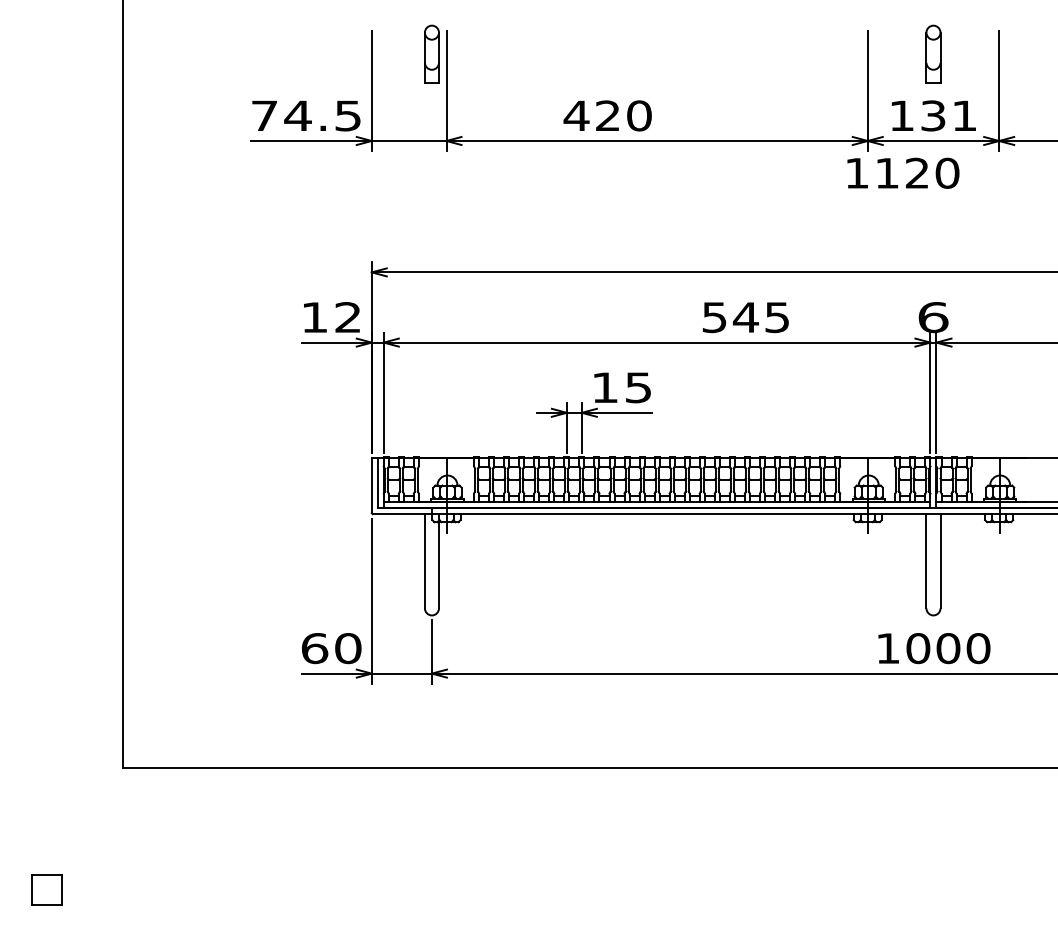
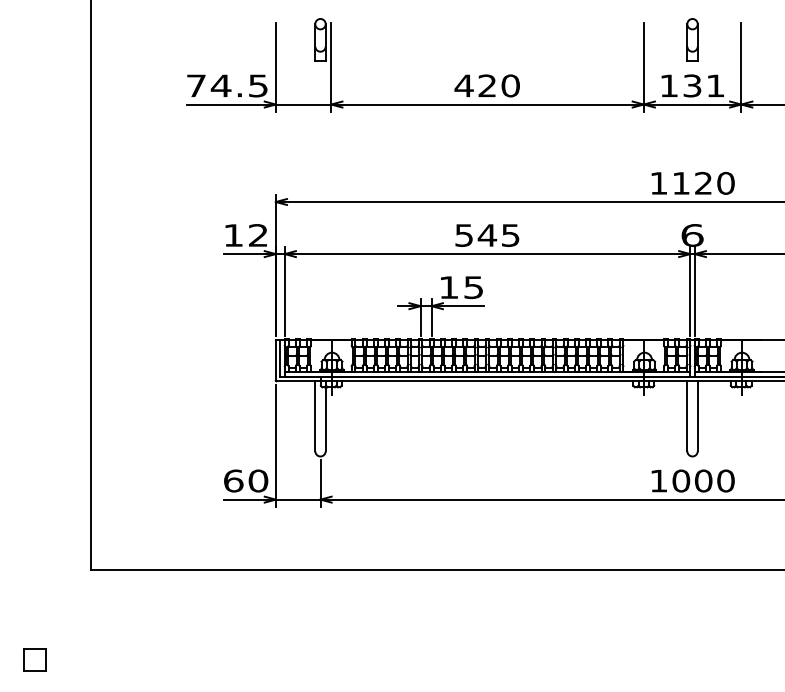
text: (607, 115) -> (487, 85), moved
text: (903, 172) -> (693, 182), moved
text: (745, 317) -> (487, 235), moved

